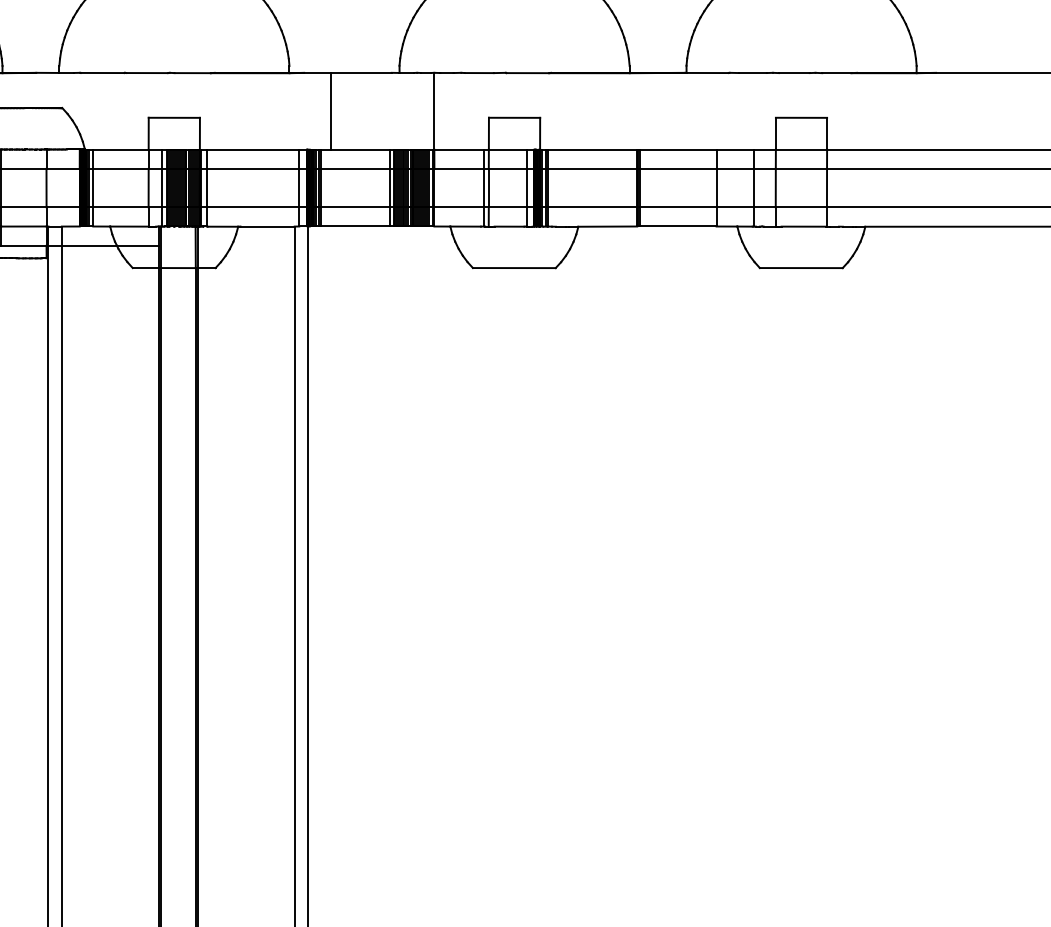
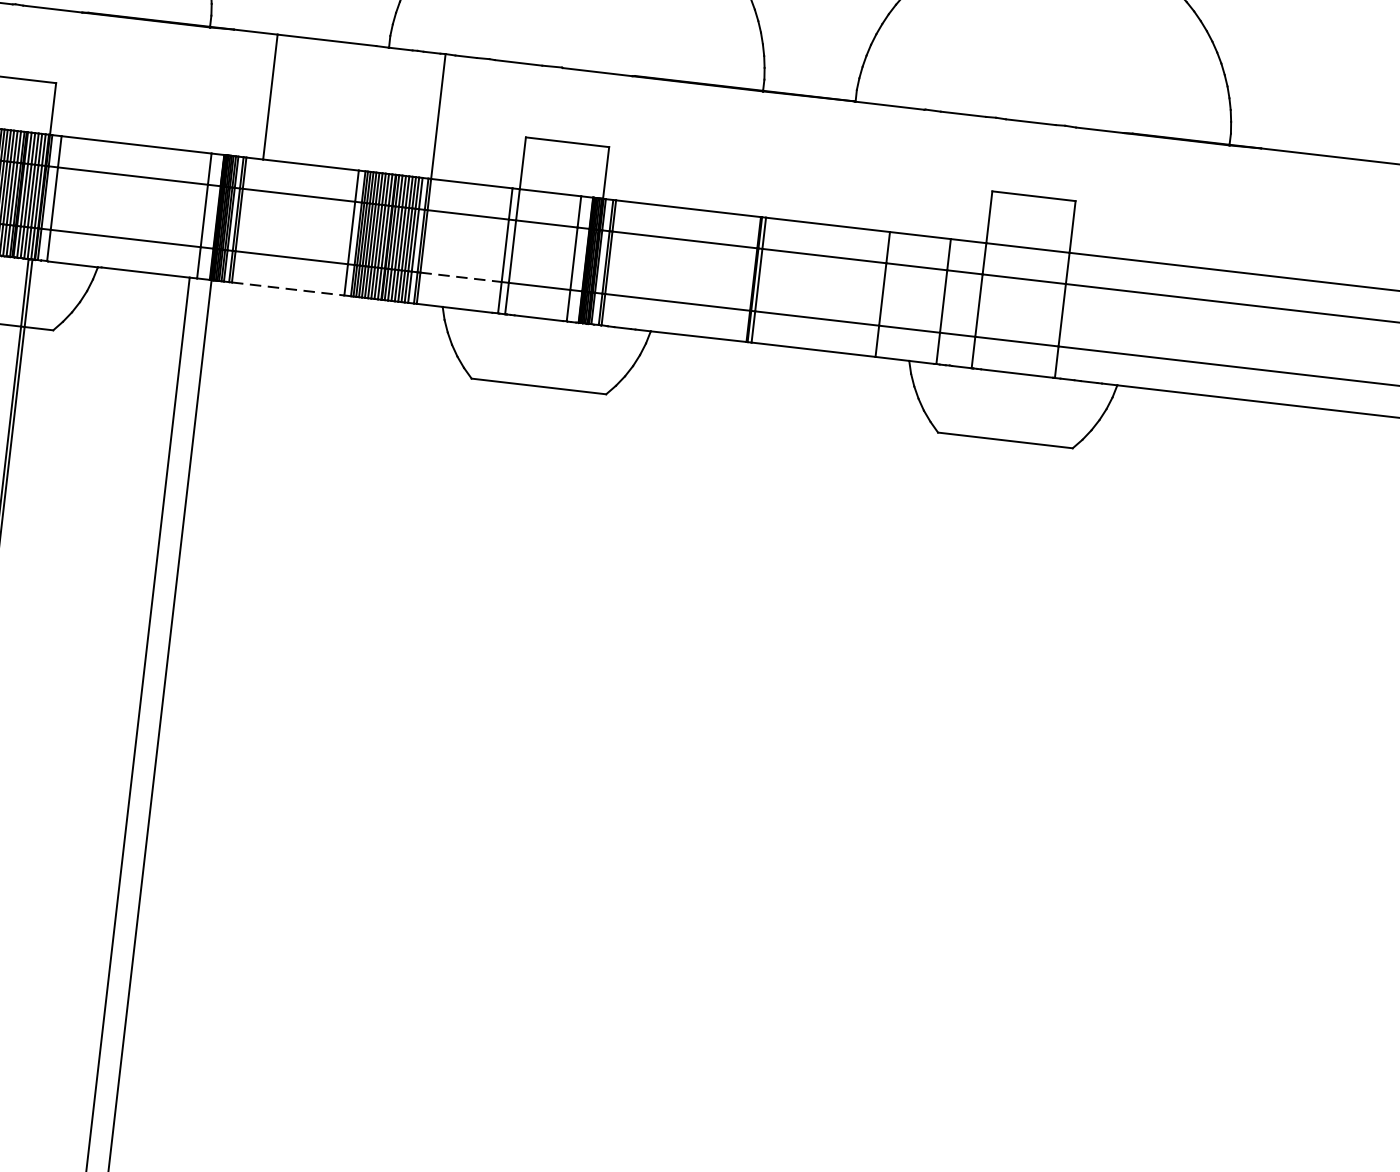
line: (459, 207) -> (461, 277), solid -> dashed
line: (355, 226) -> (288, 289), solid -> dashed

